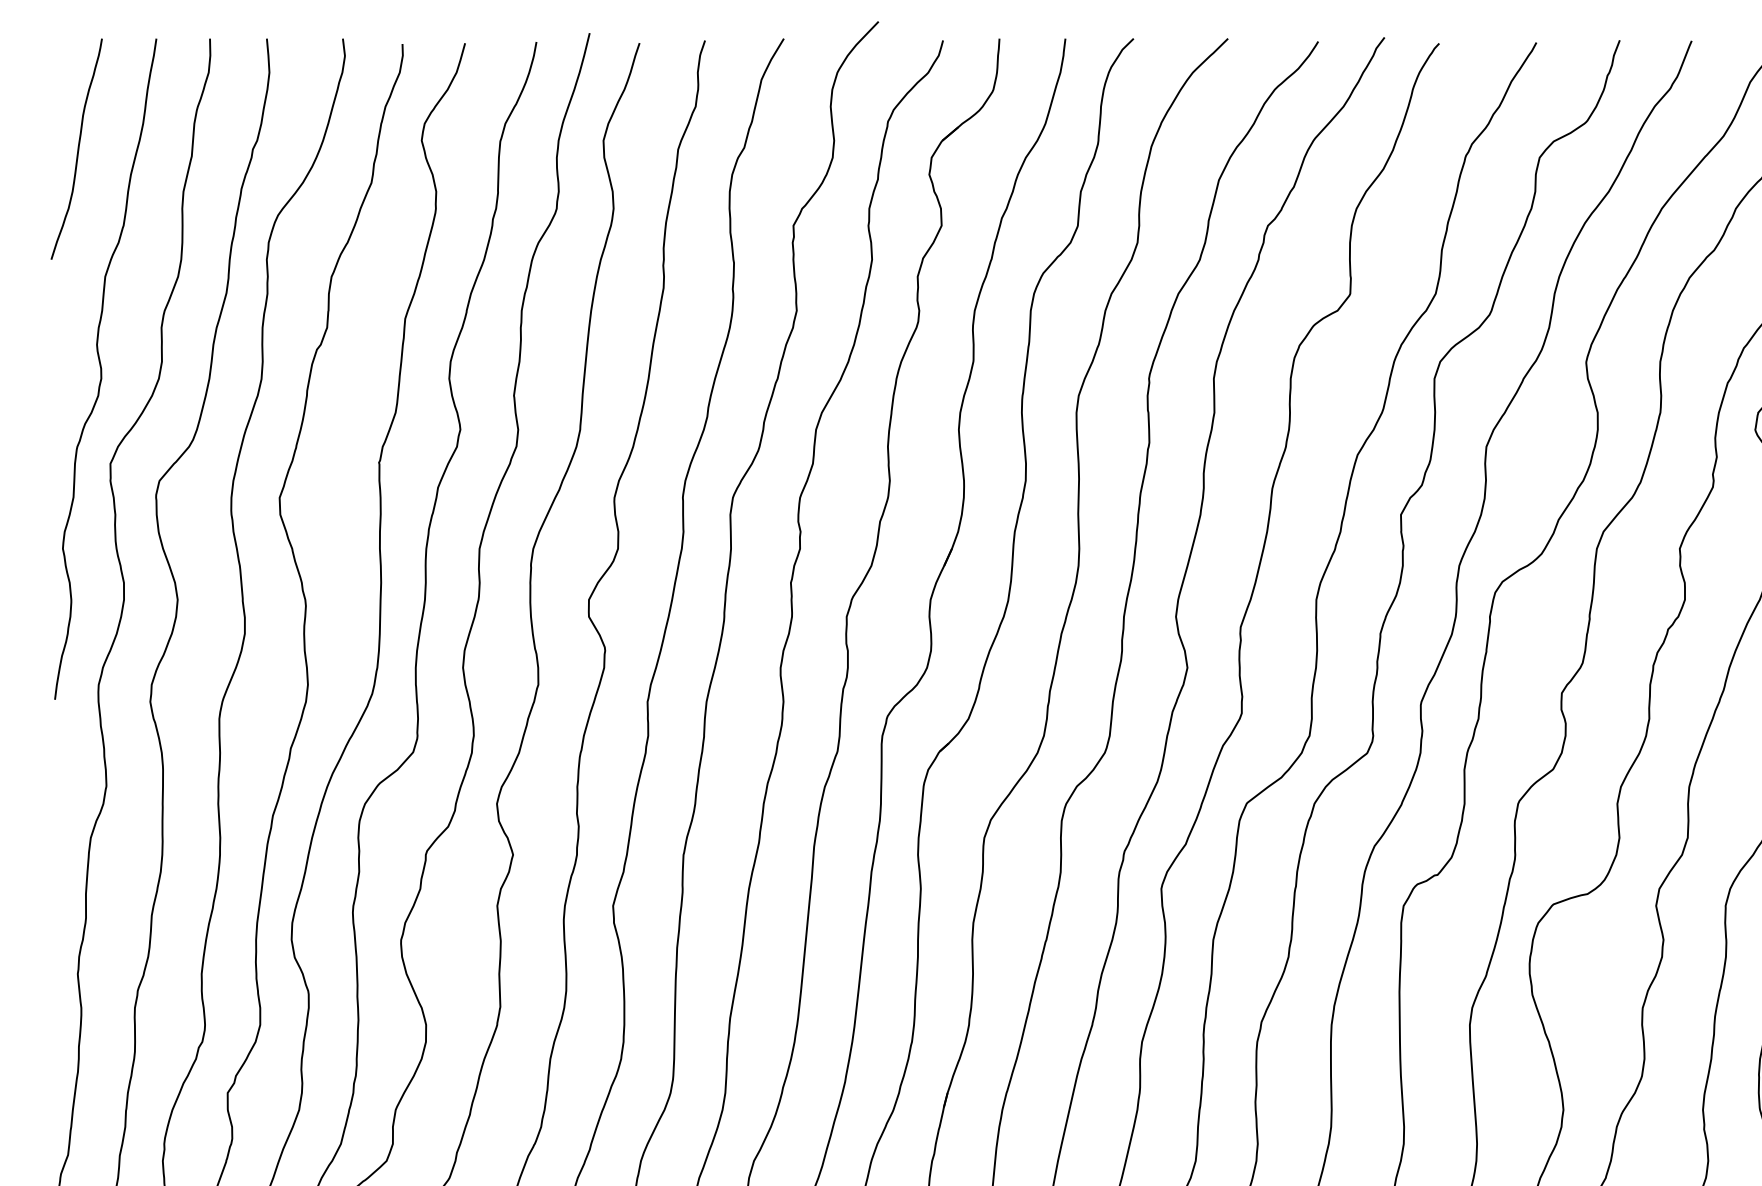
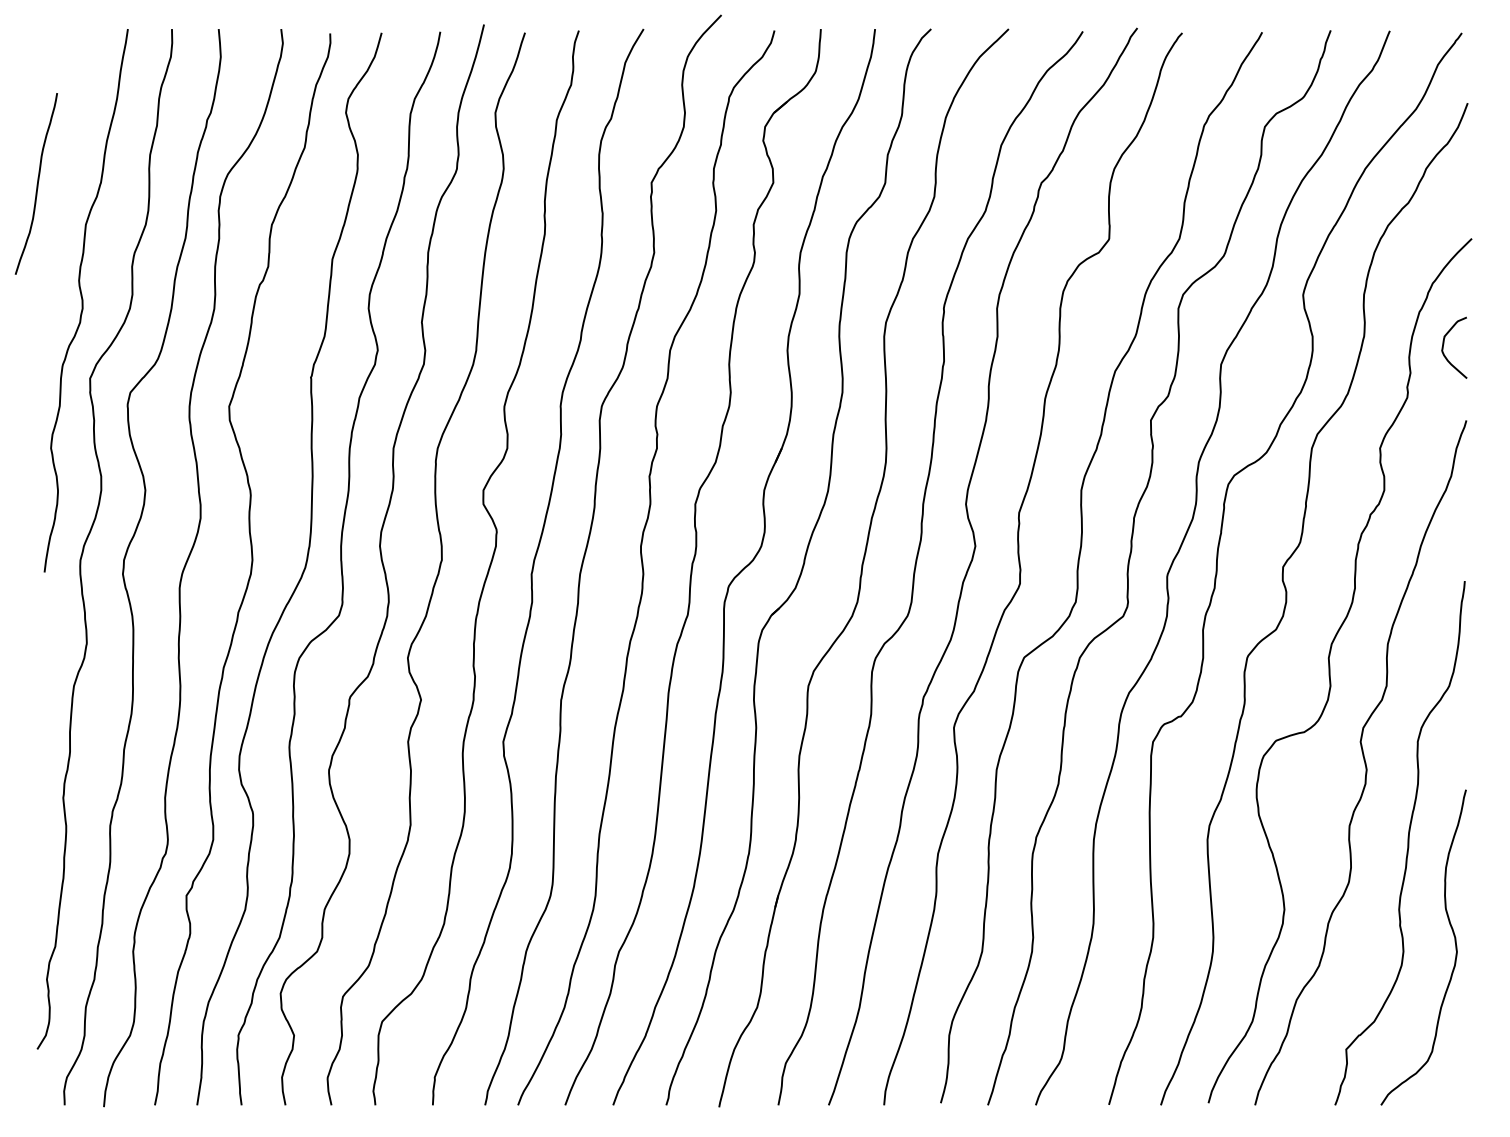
curve: (76, 149) -> (36, 184), moved

